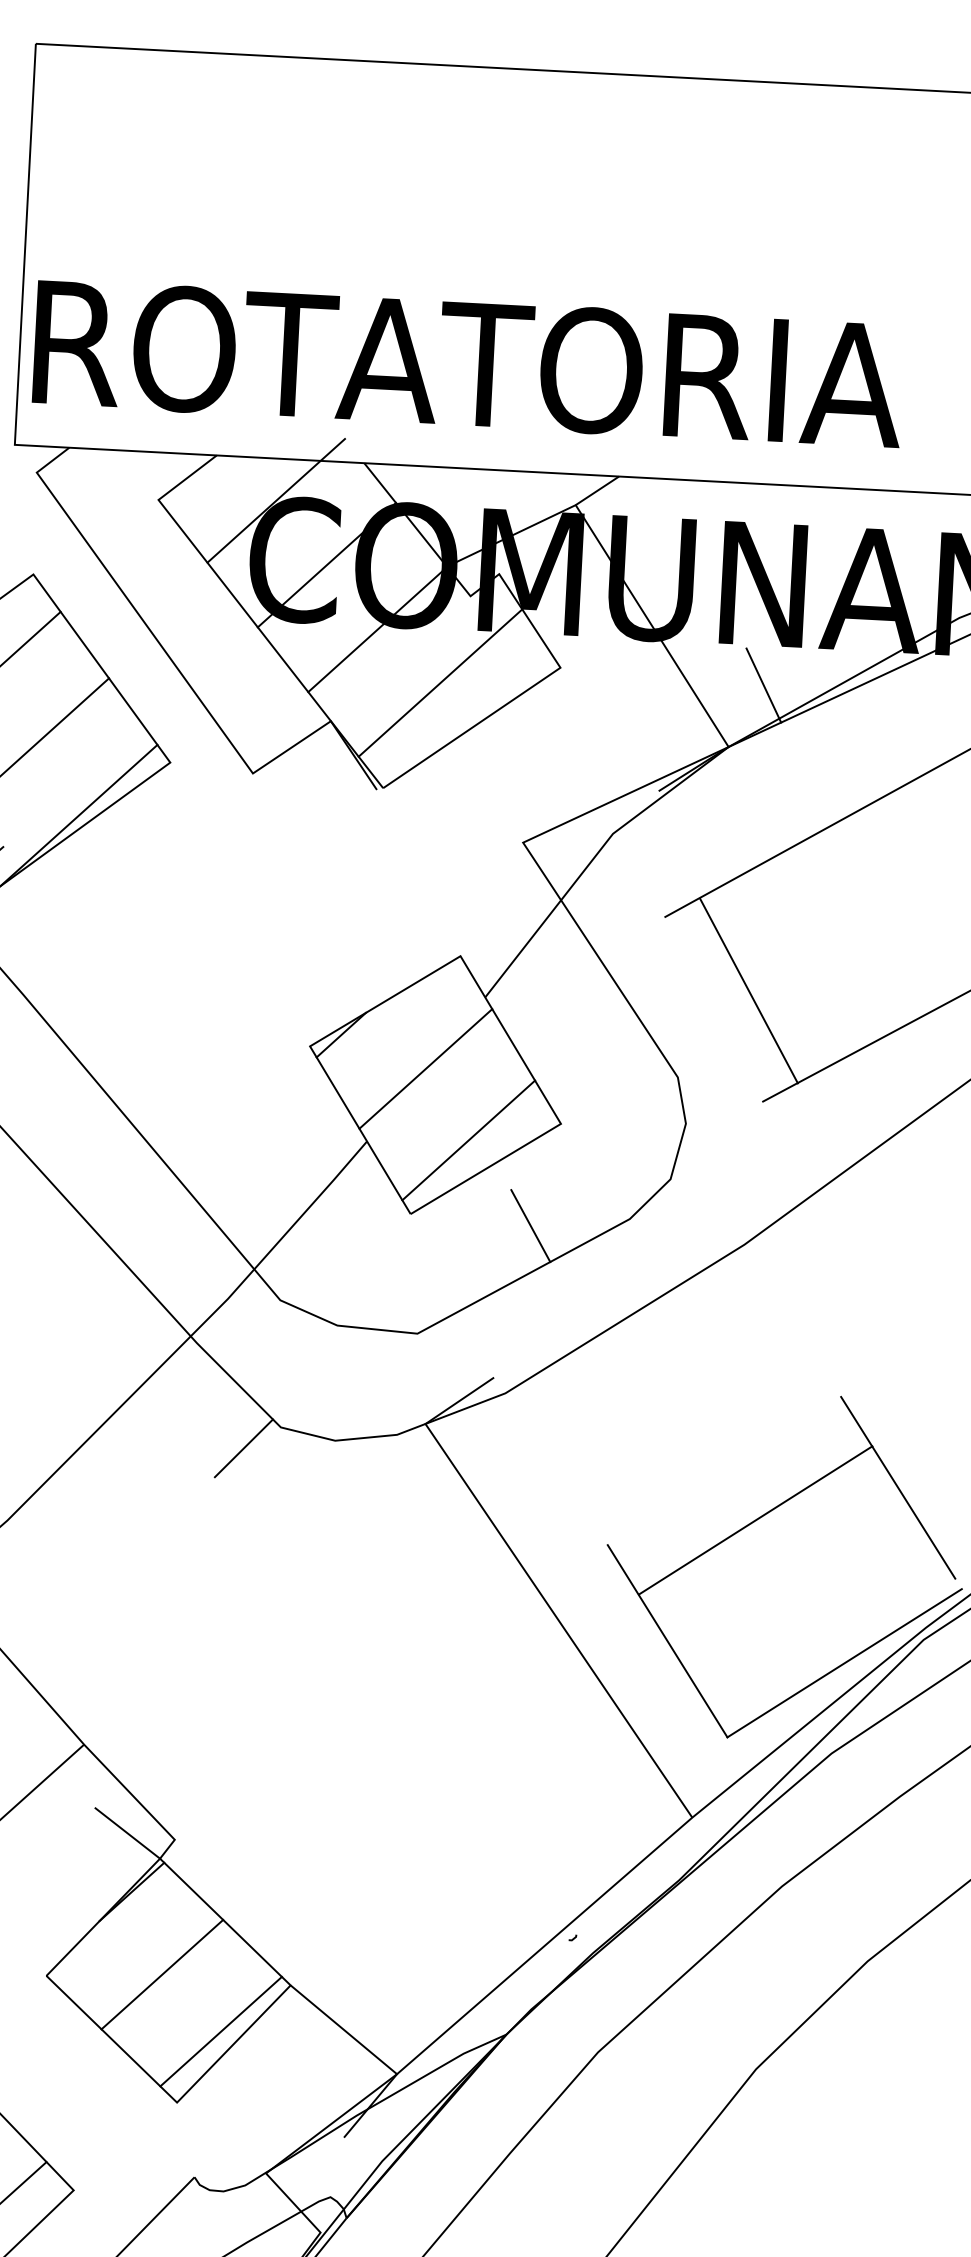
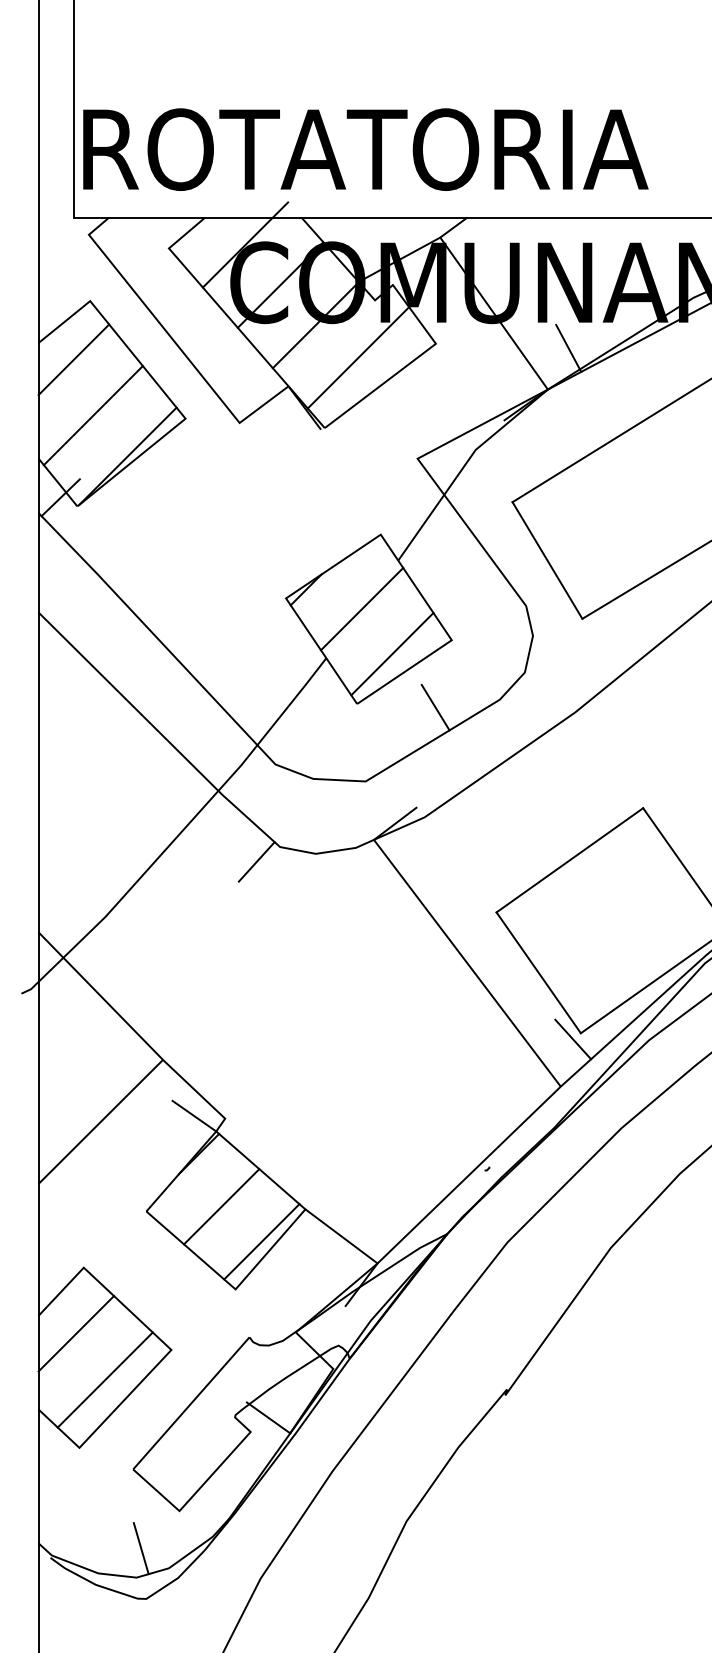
line: (749, 991) -> (547, 560), moved
line: (755, 1520) -> (569, 860), moved
line: (715, 1746) -> (573, 1039), added

